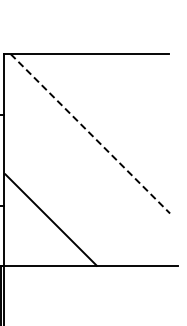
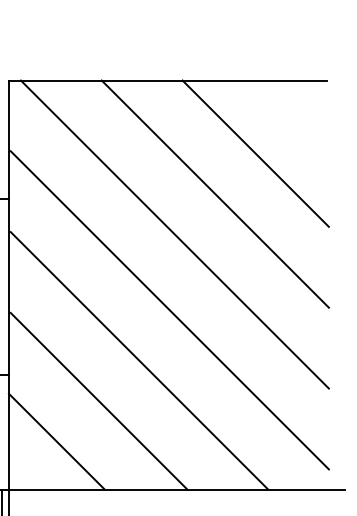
line: (132, 91) -> (256, 152), added
line: (111, 112) -> (215, 193), added
line: (90, 133) -> (175, 233), dashed -> solid
line: (87, 172) -> (169, 309), added
line: (71, 198) -> (138, 359), added
line: (29, 240) -> (57, 440), added

